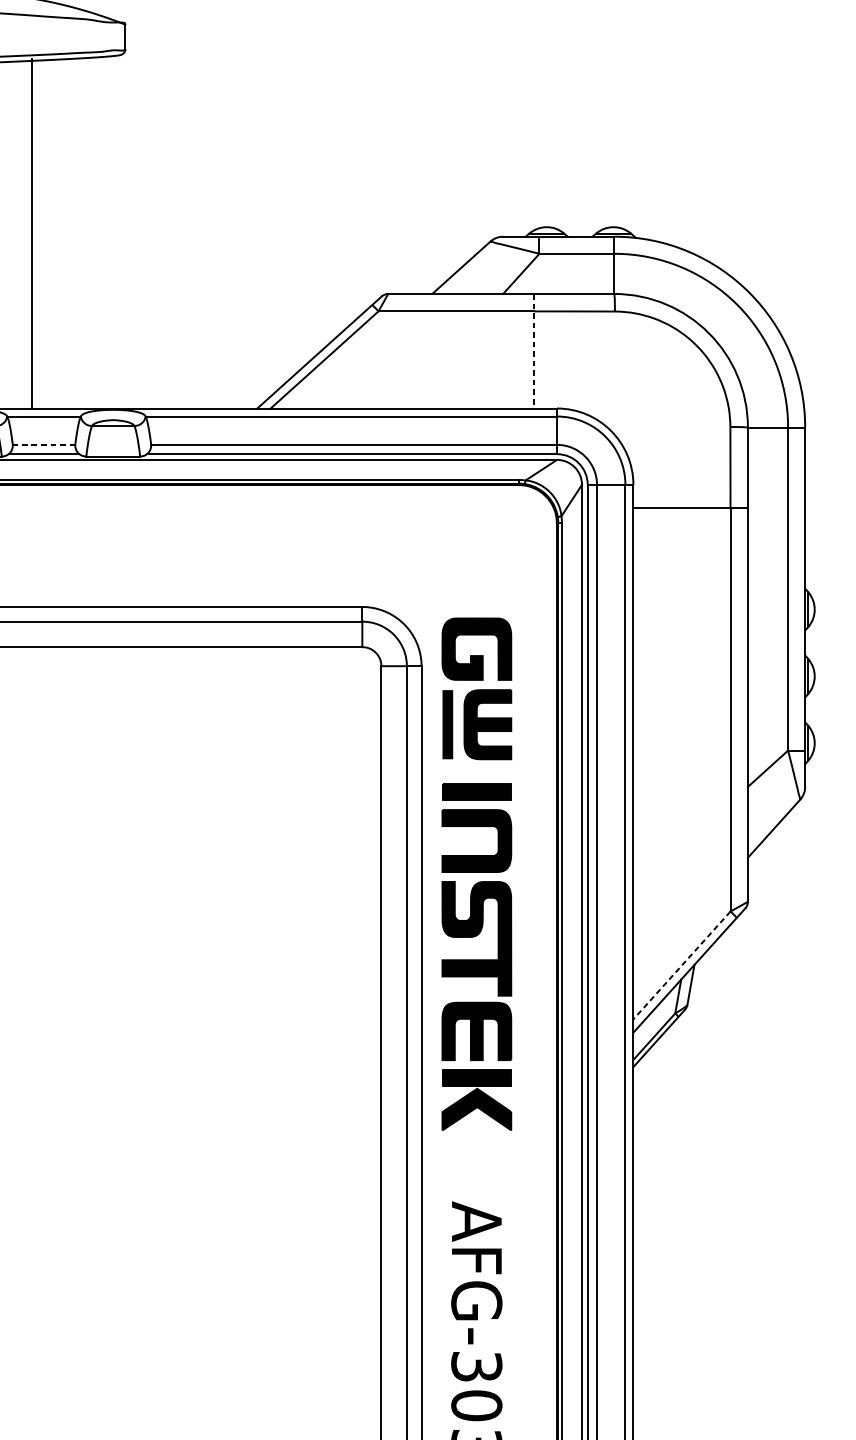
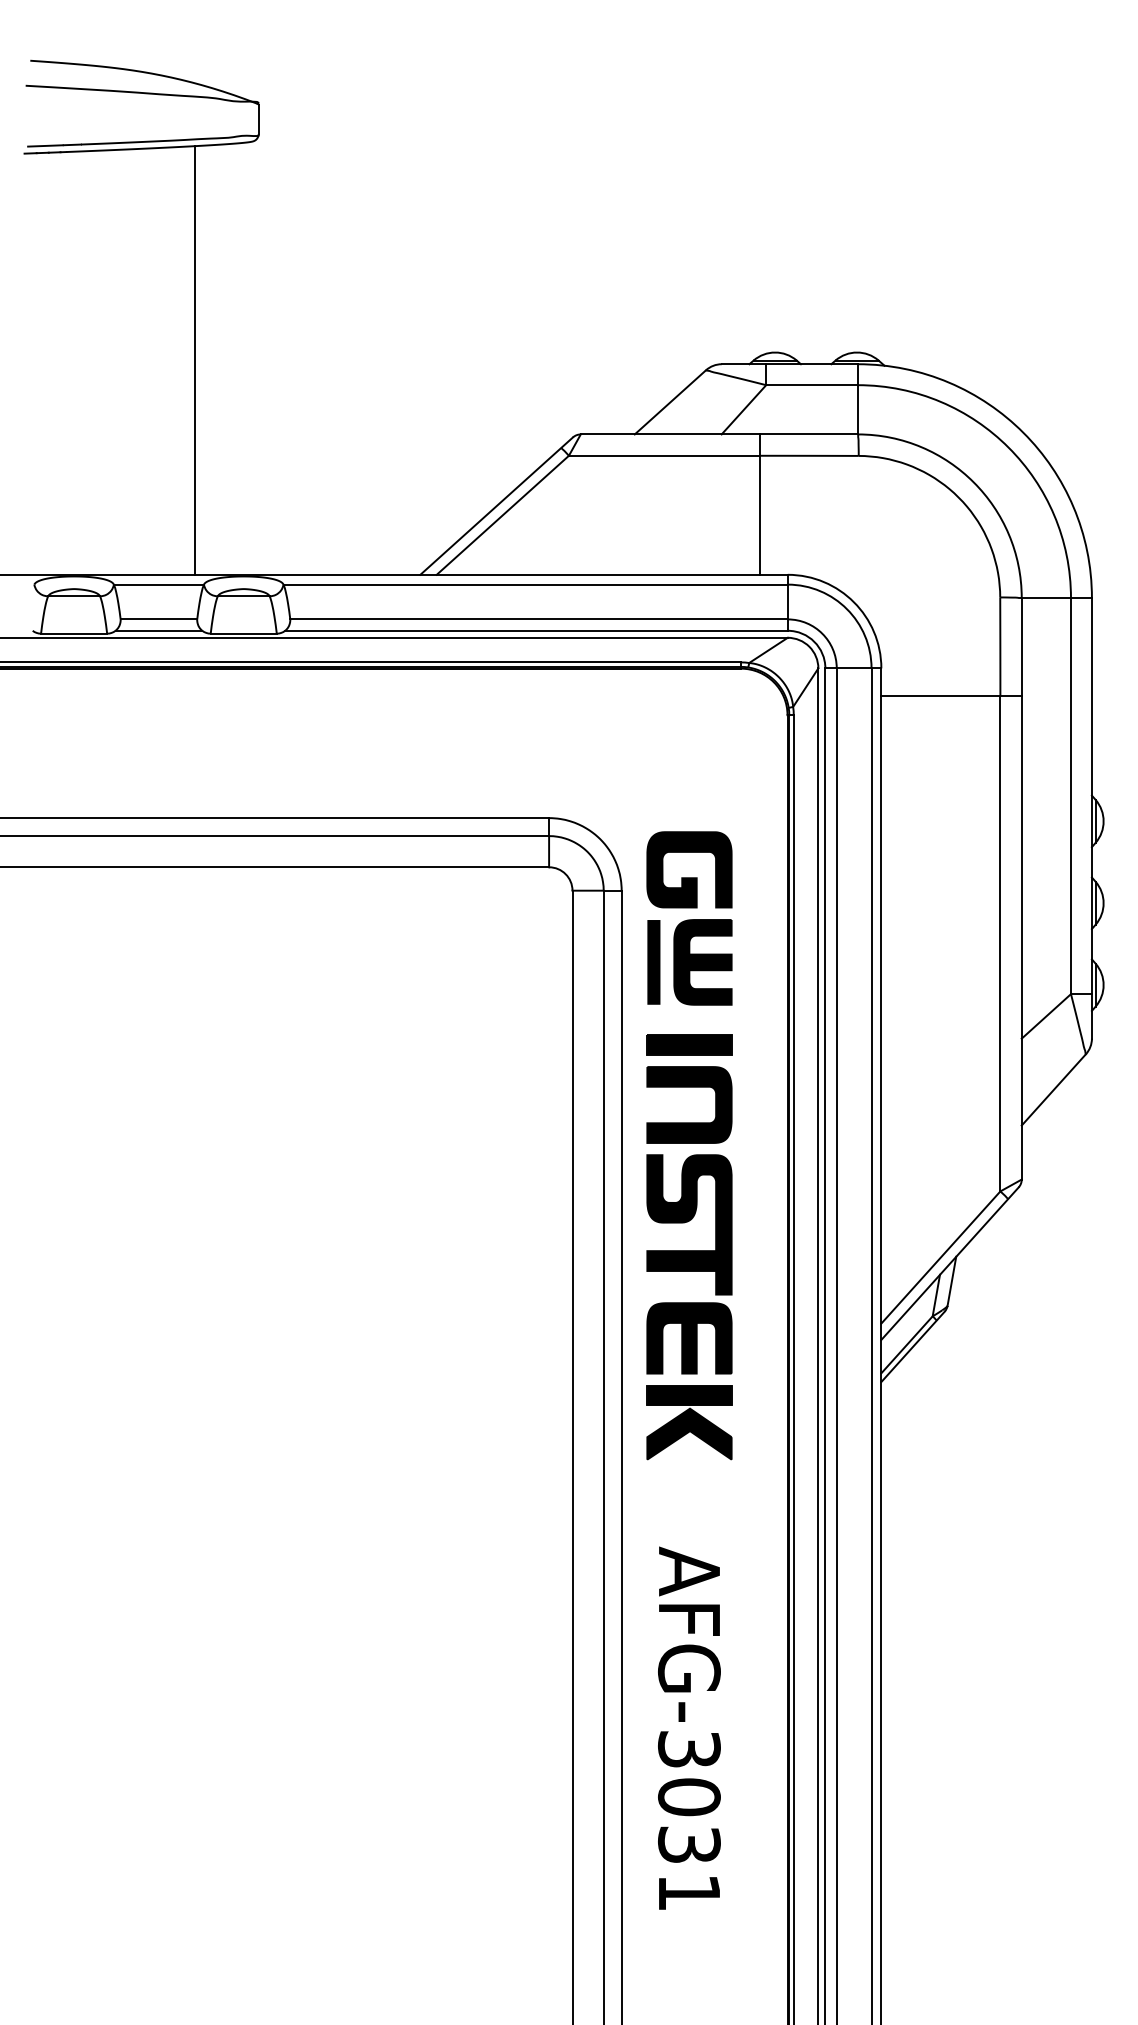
line: (32, 233) -> (194, 360), moved
line: (533, 351) -> (759, 505), dashed -> solid
line: (43, 444) -> (158, 619), dashed -> solid
line: (681, 965) -> (940, 1257), dashed -> solid

